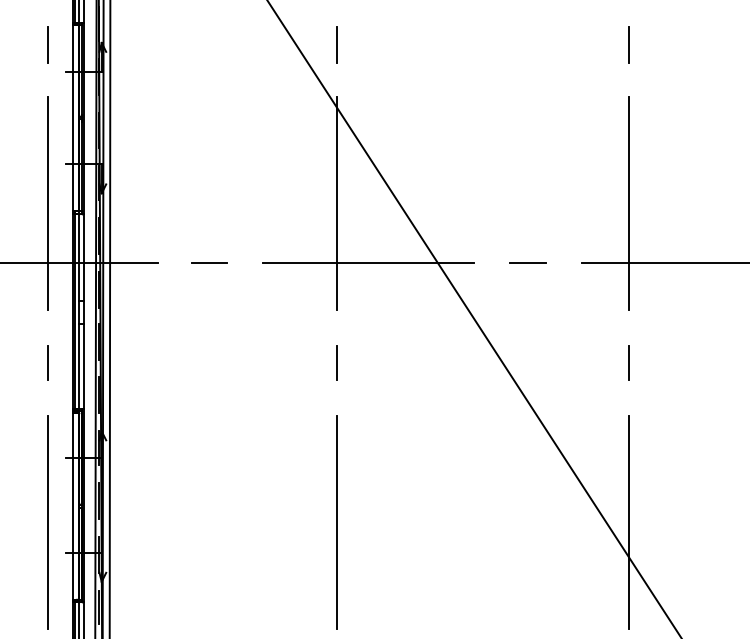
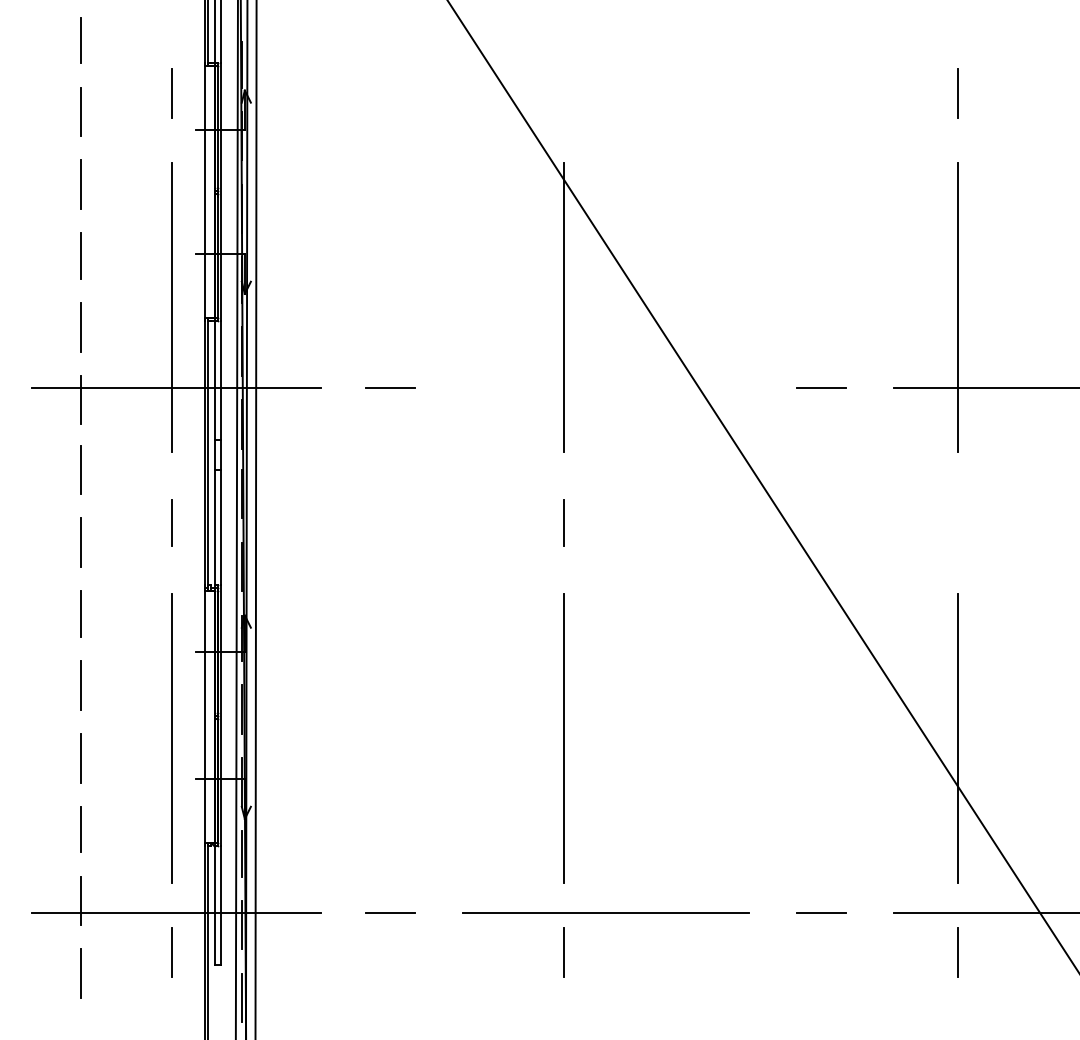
line: (337, 45) -> (563, 93), removed
line: (368, 262) -> (605, 387), removed
line: (629, 362) -> (958, 522), removed

